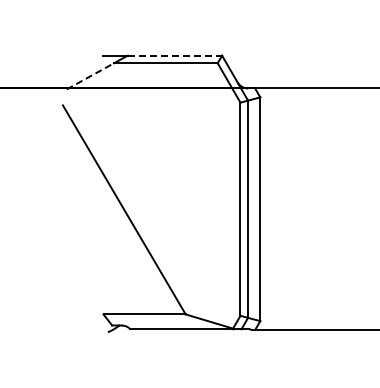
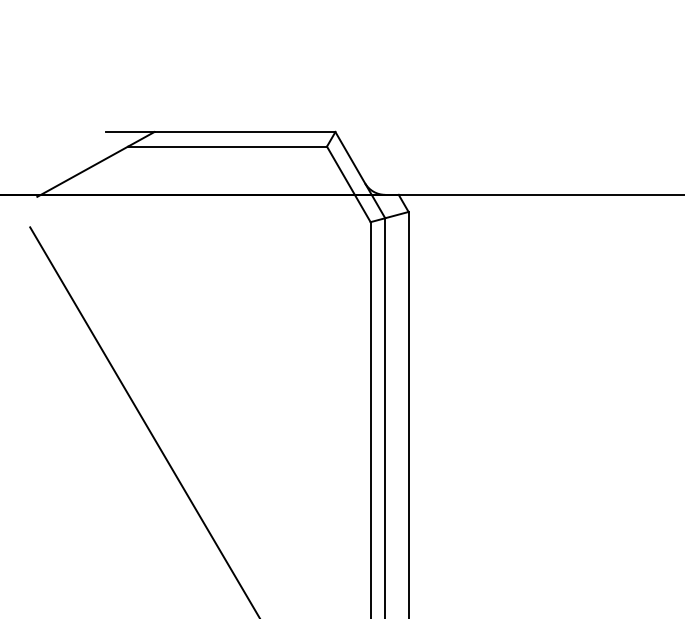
line: (175, 55) -> (246, 131), dashed -> solid
line: (90, 76) -> (83, 171), dashed -> solid

